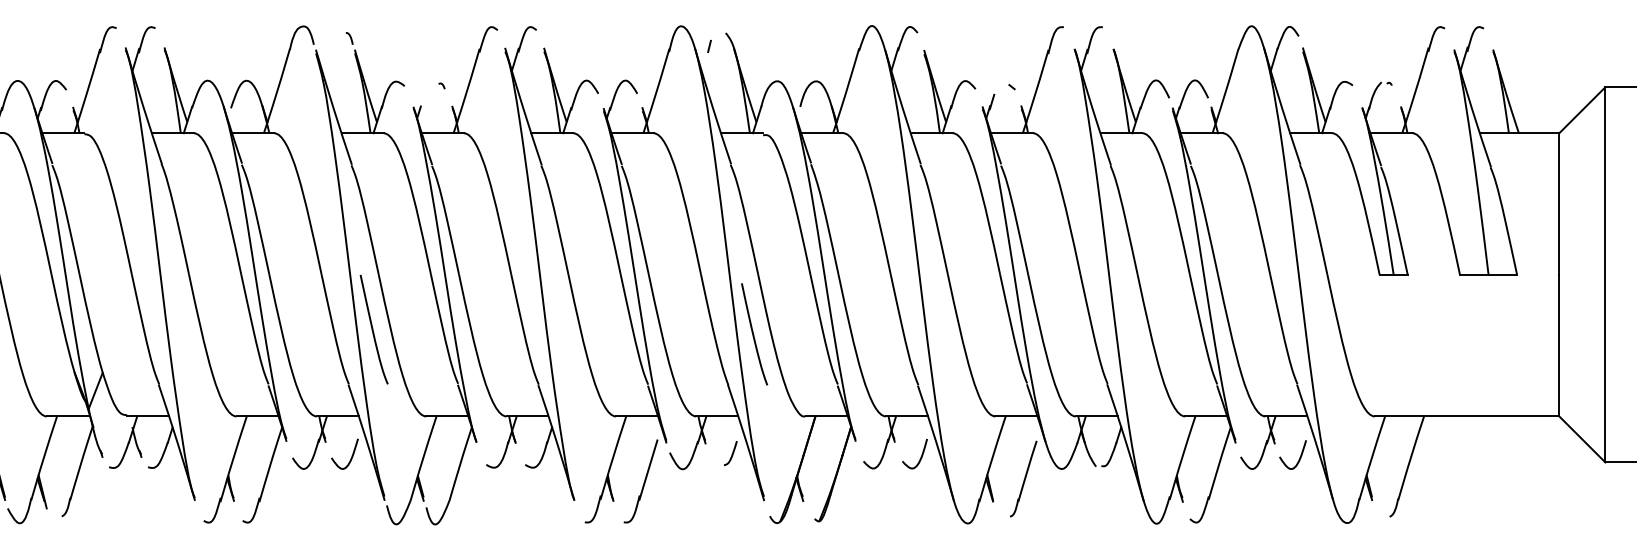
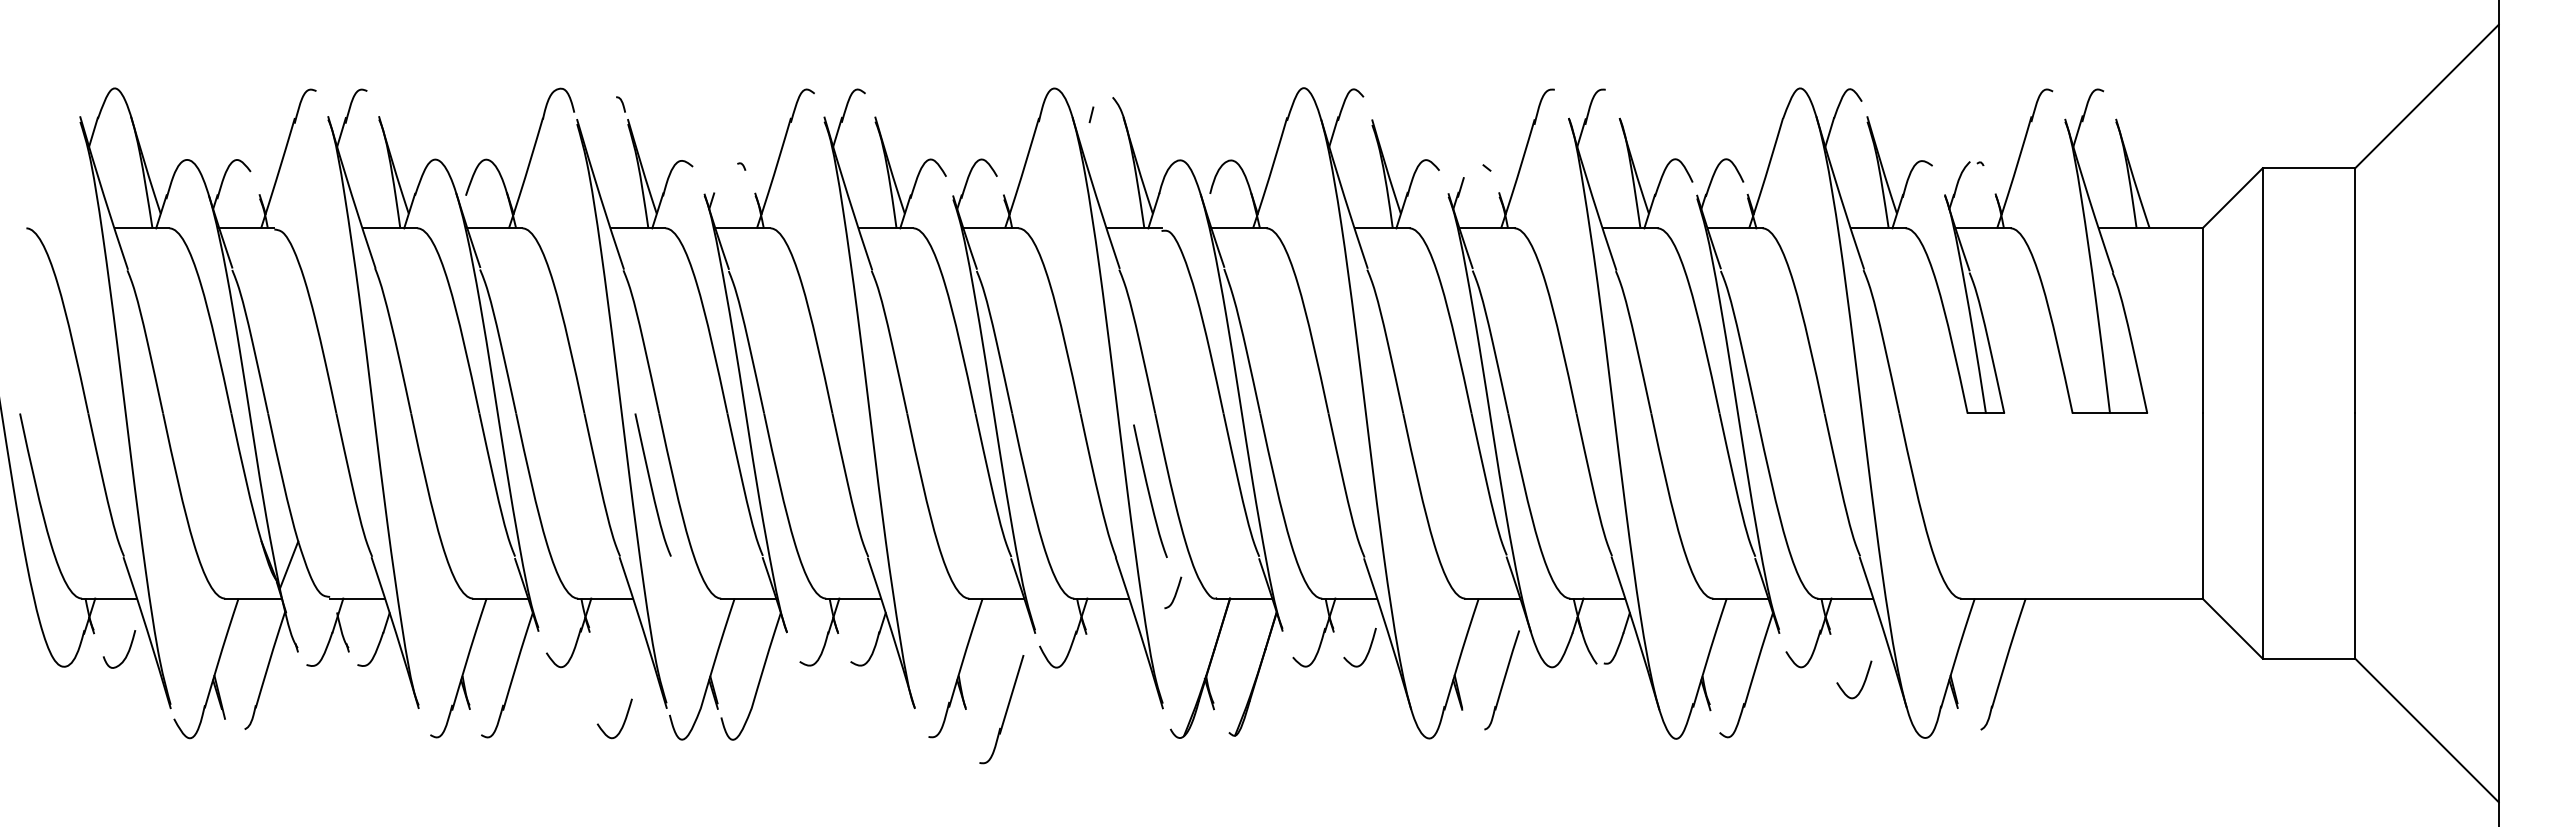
curve: (732, 453) -> (1175, 592), moved
curve: (351, 456) -> (623, 721), moved
curve: (1299, 458) -> (1862, 684), moved
part: (640, 481) -> (1001, 709), moved

